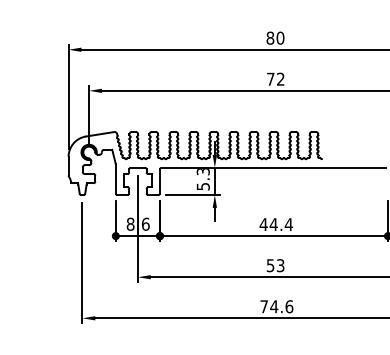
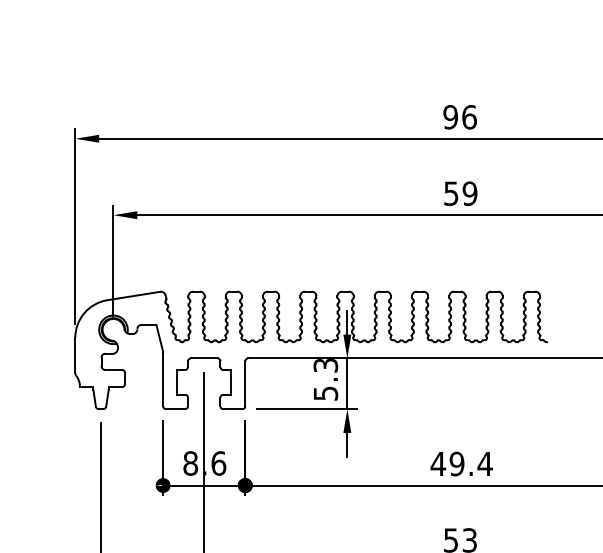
text: (275, 37) -> (460, 115), 80 -> 96
text: (275, 78) -> (460, 192), 72 -> 59
text: (273, 224) -> (456, 463), 44.4 -> 49.4

